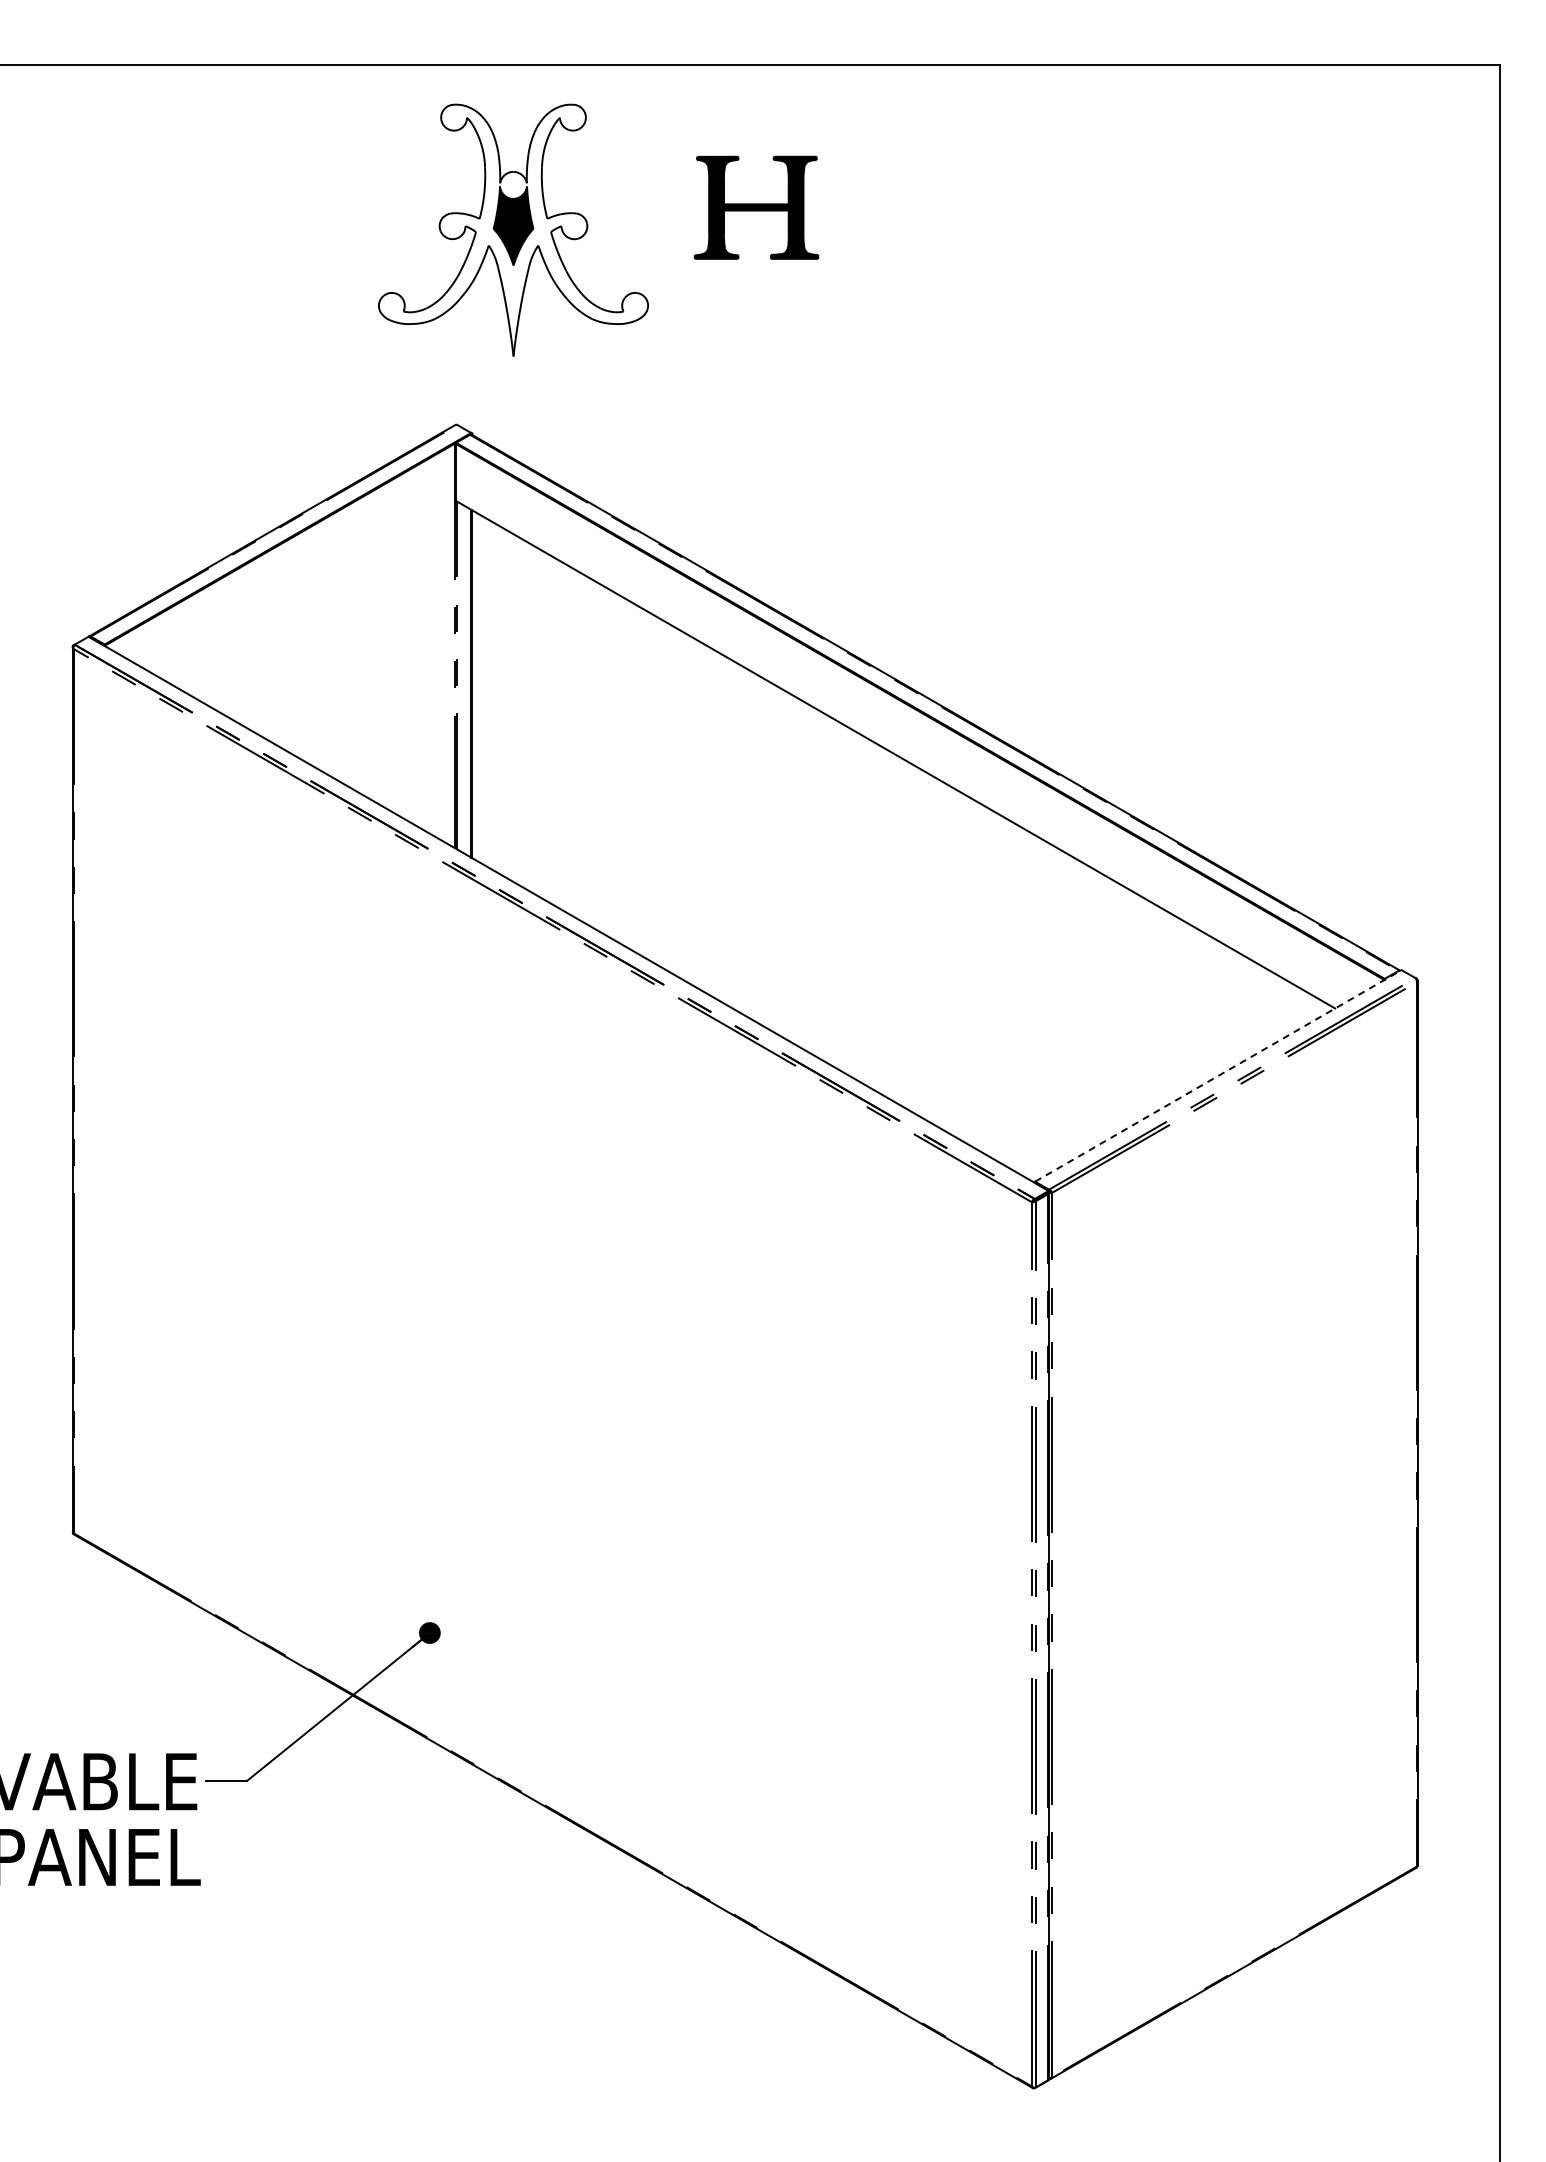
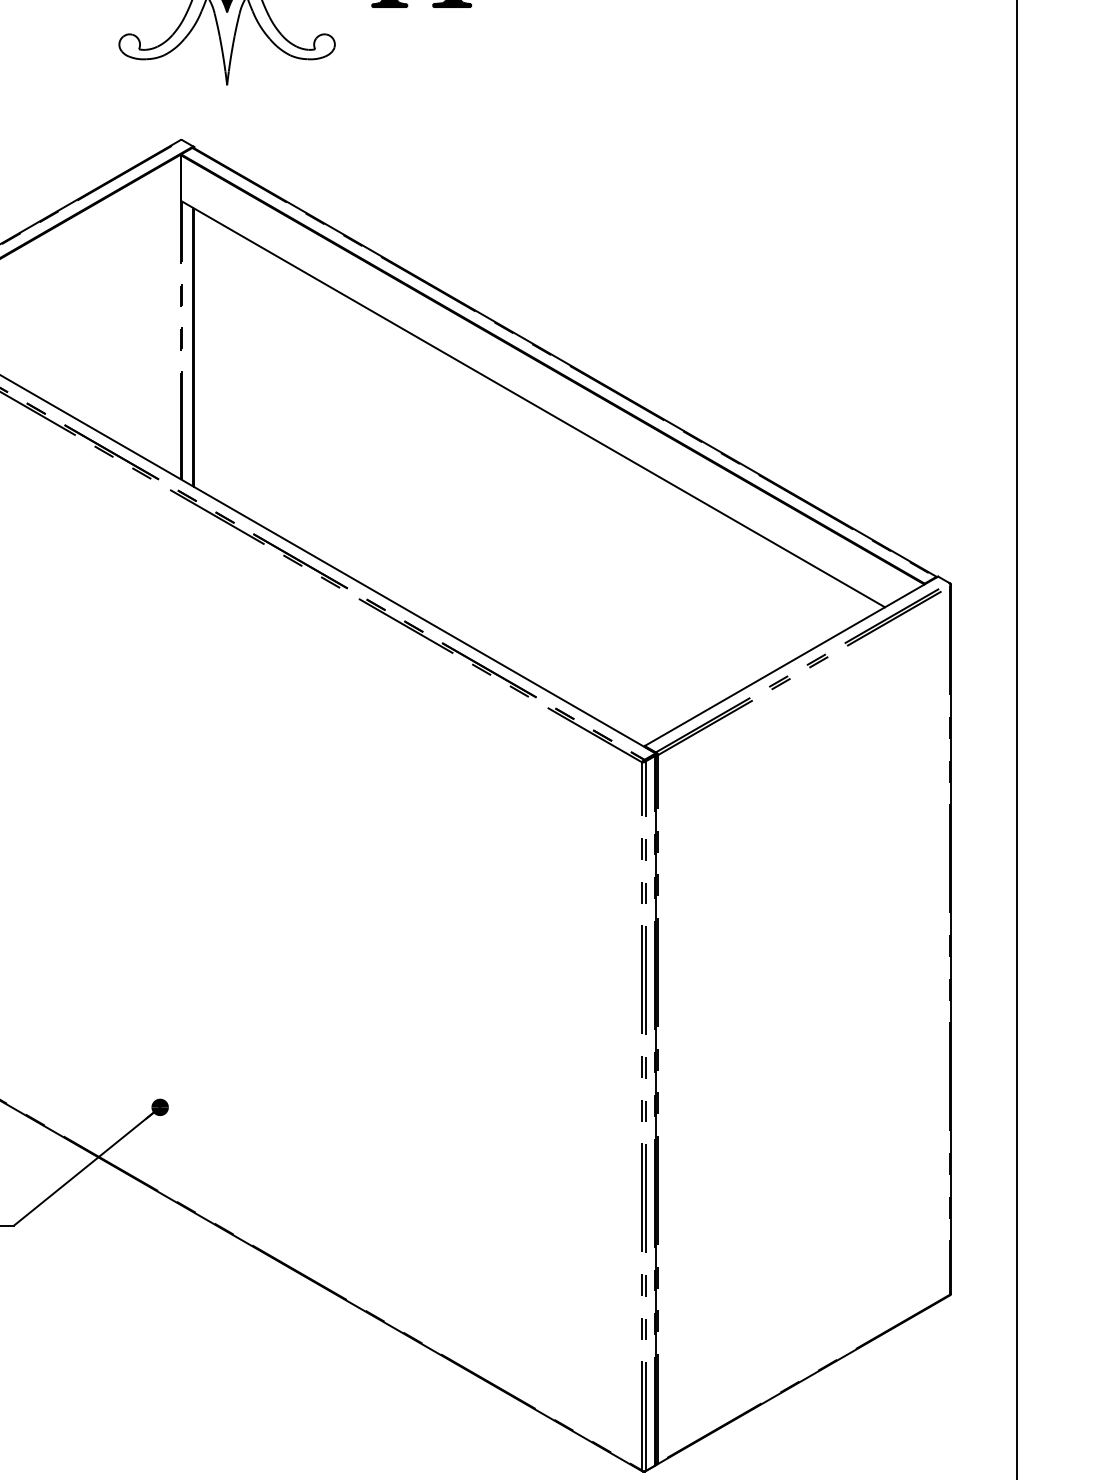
line: (1218, 1075) -> (791, 660), dashed -> solid

